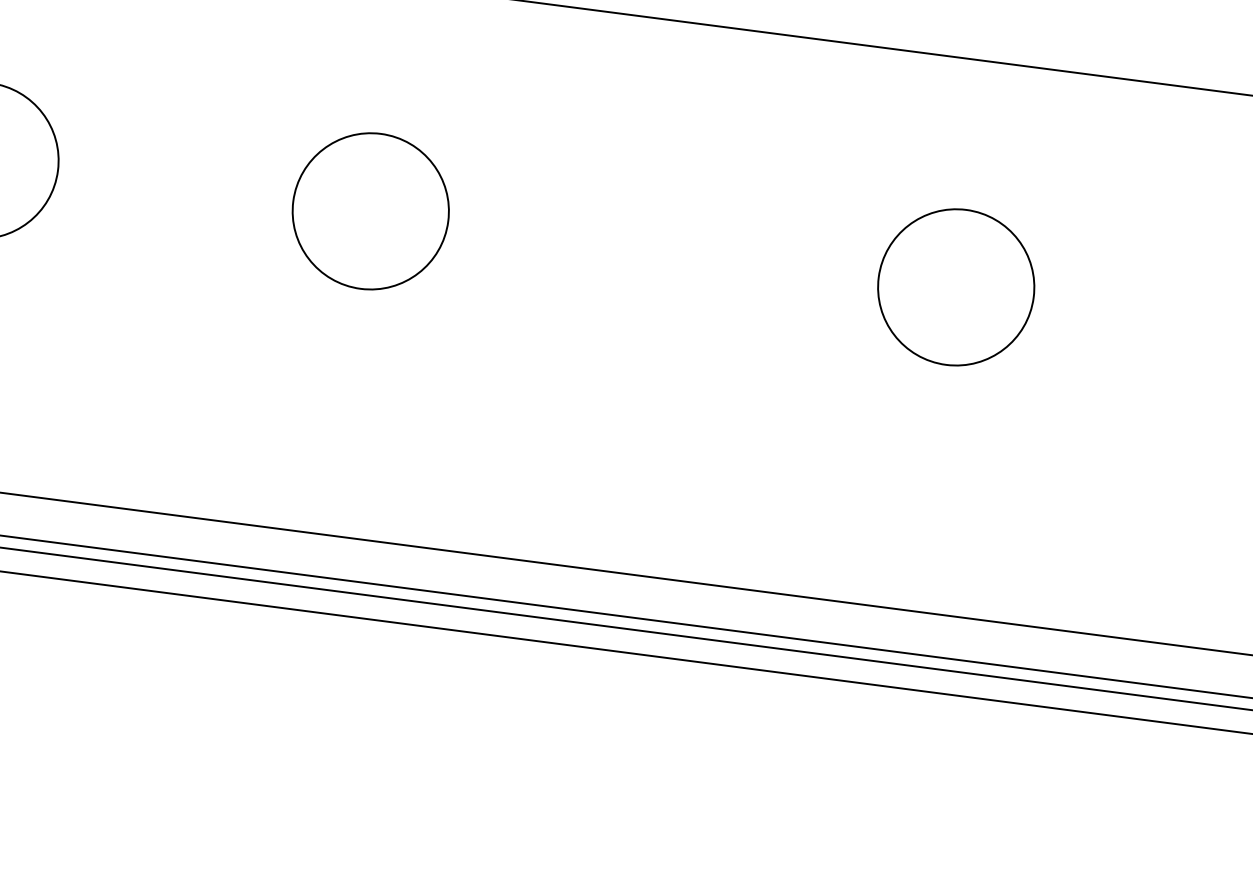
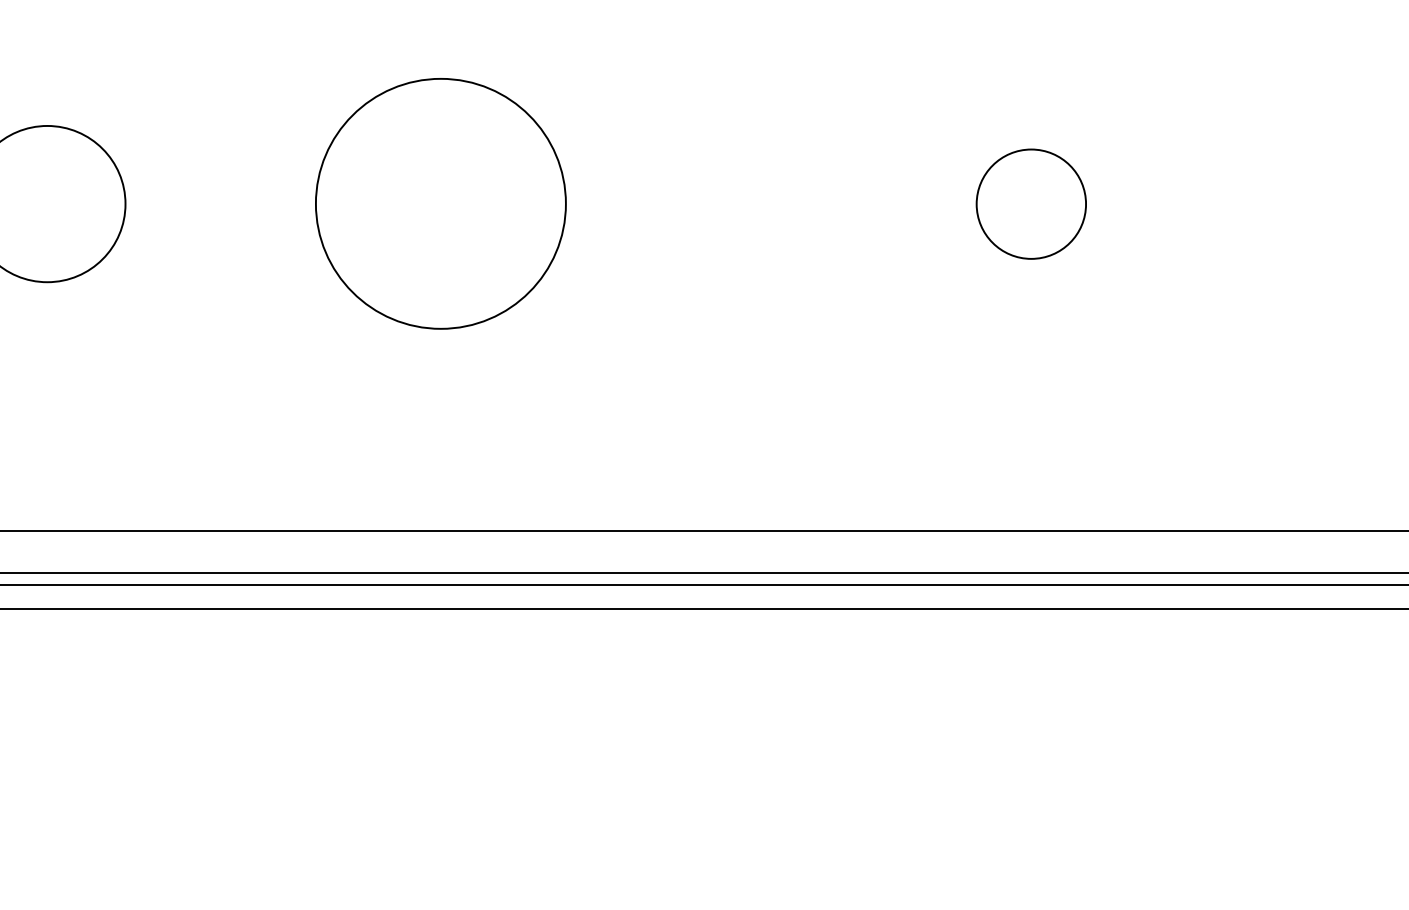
circle: (370, 211) -> (440, 204), size x1.6
circle: (956, 287) -> (1031, 204), size x0.7

